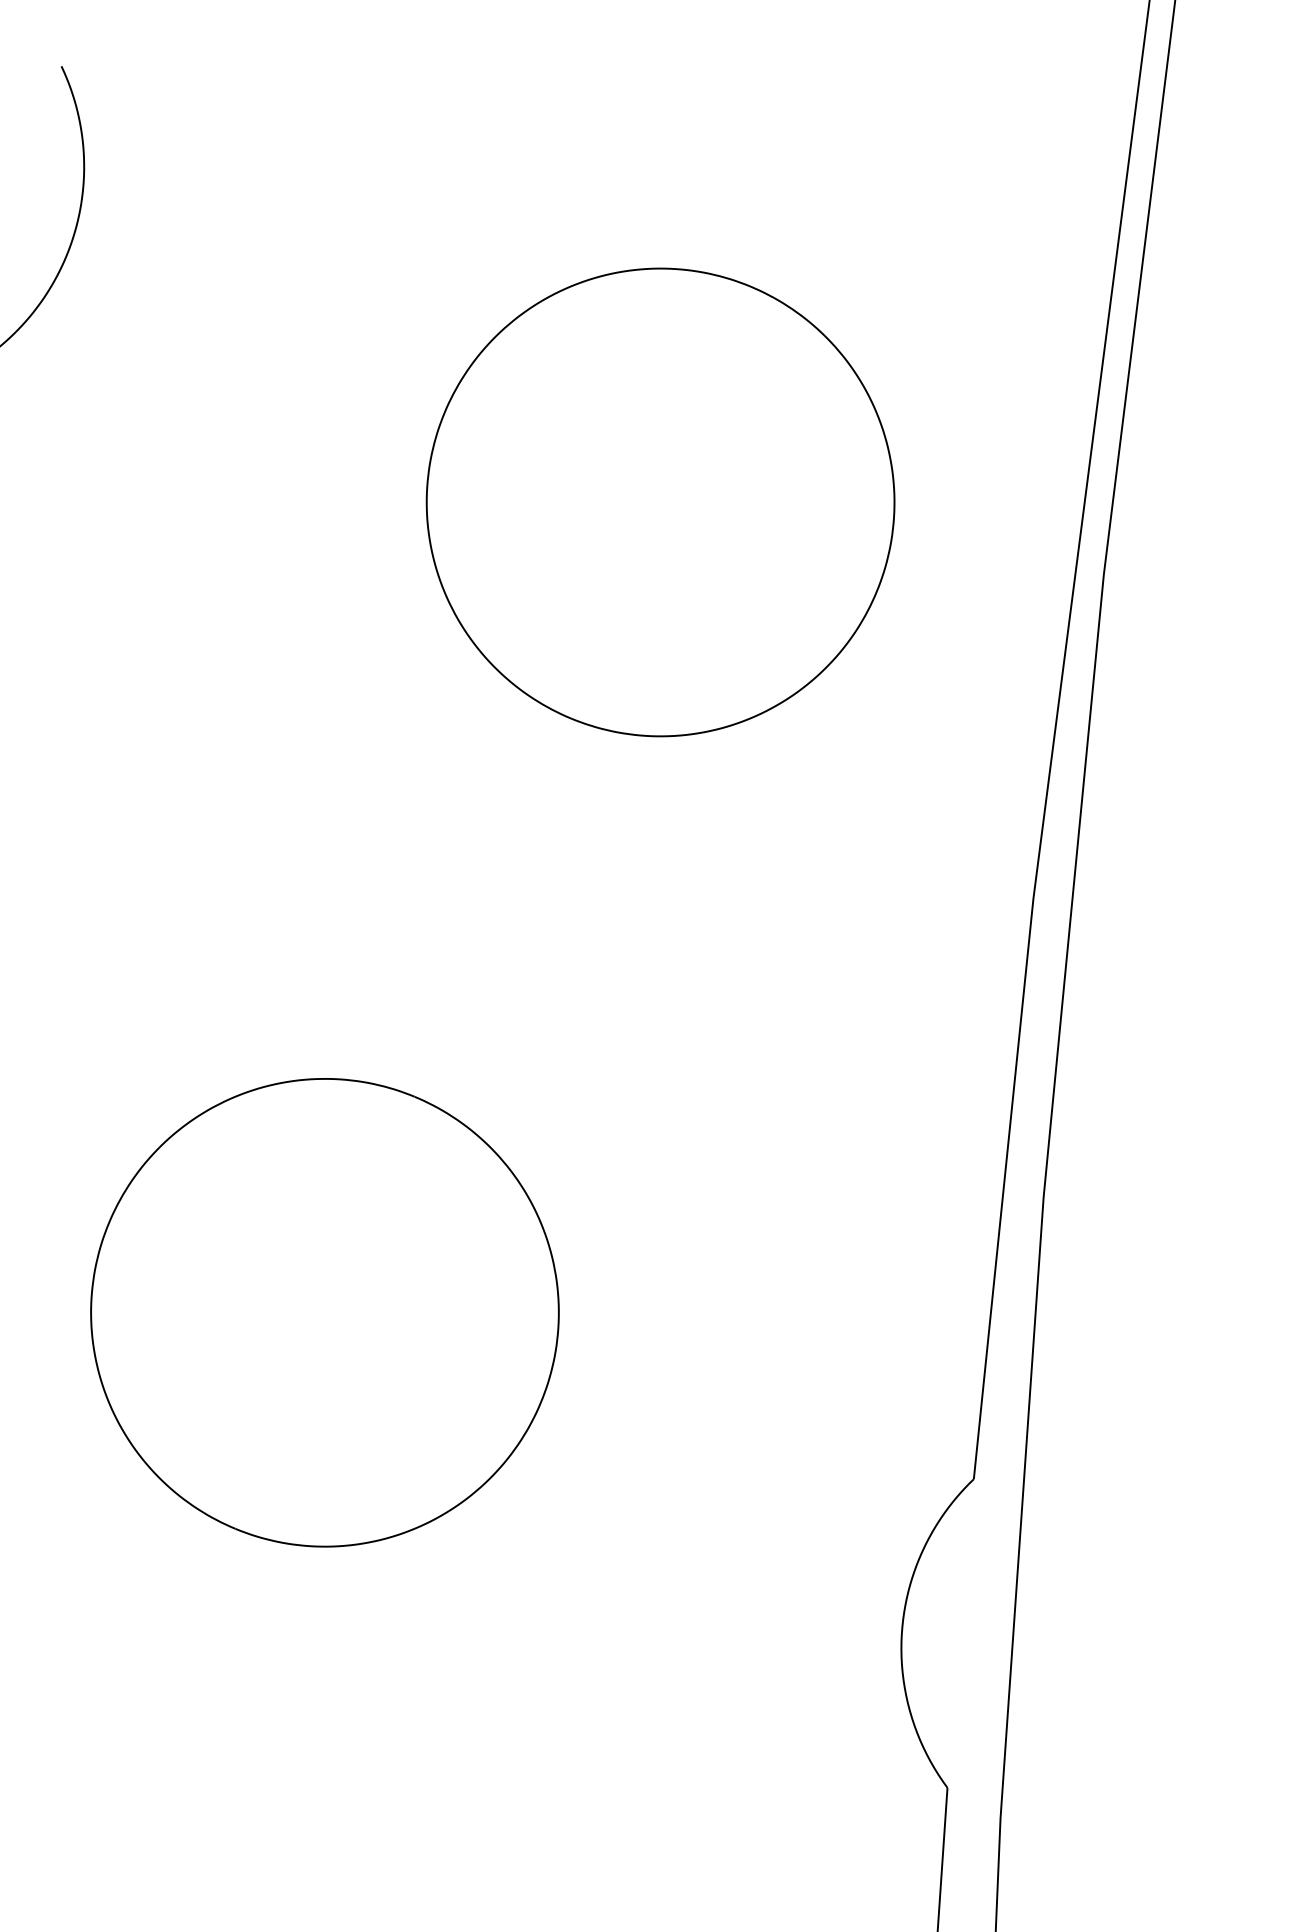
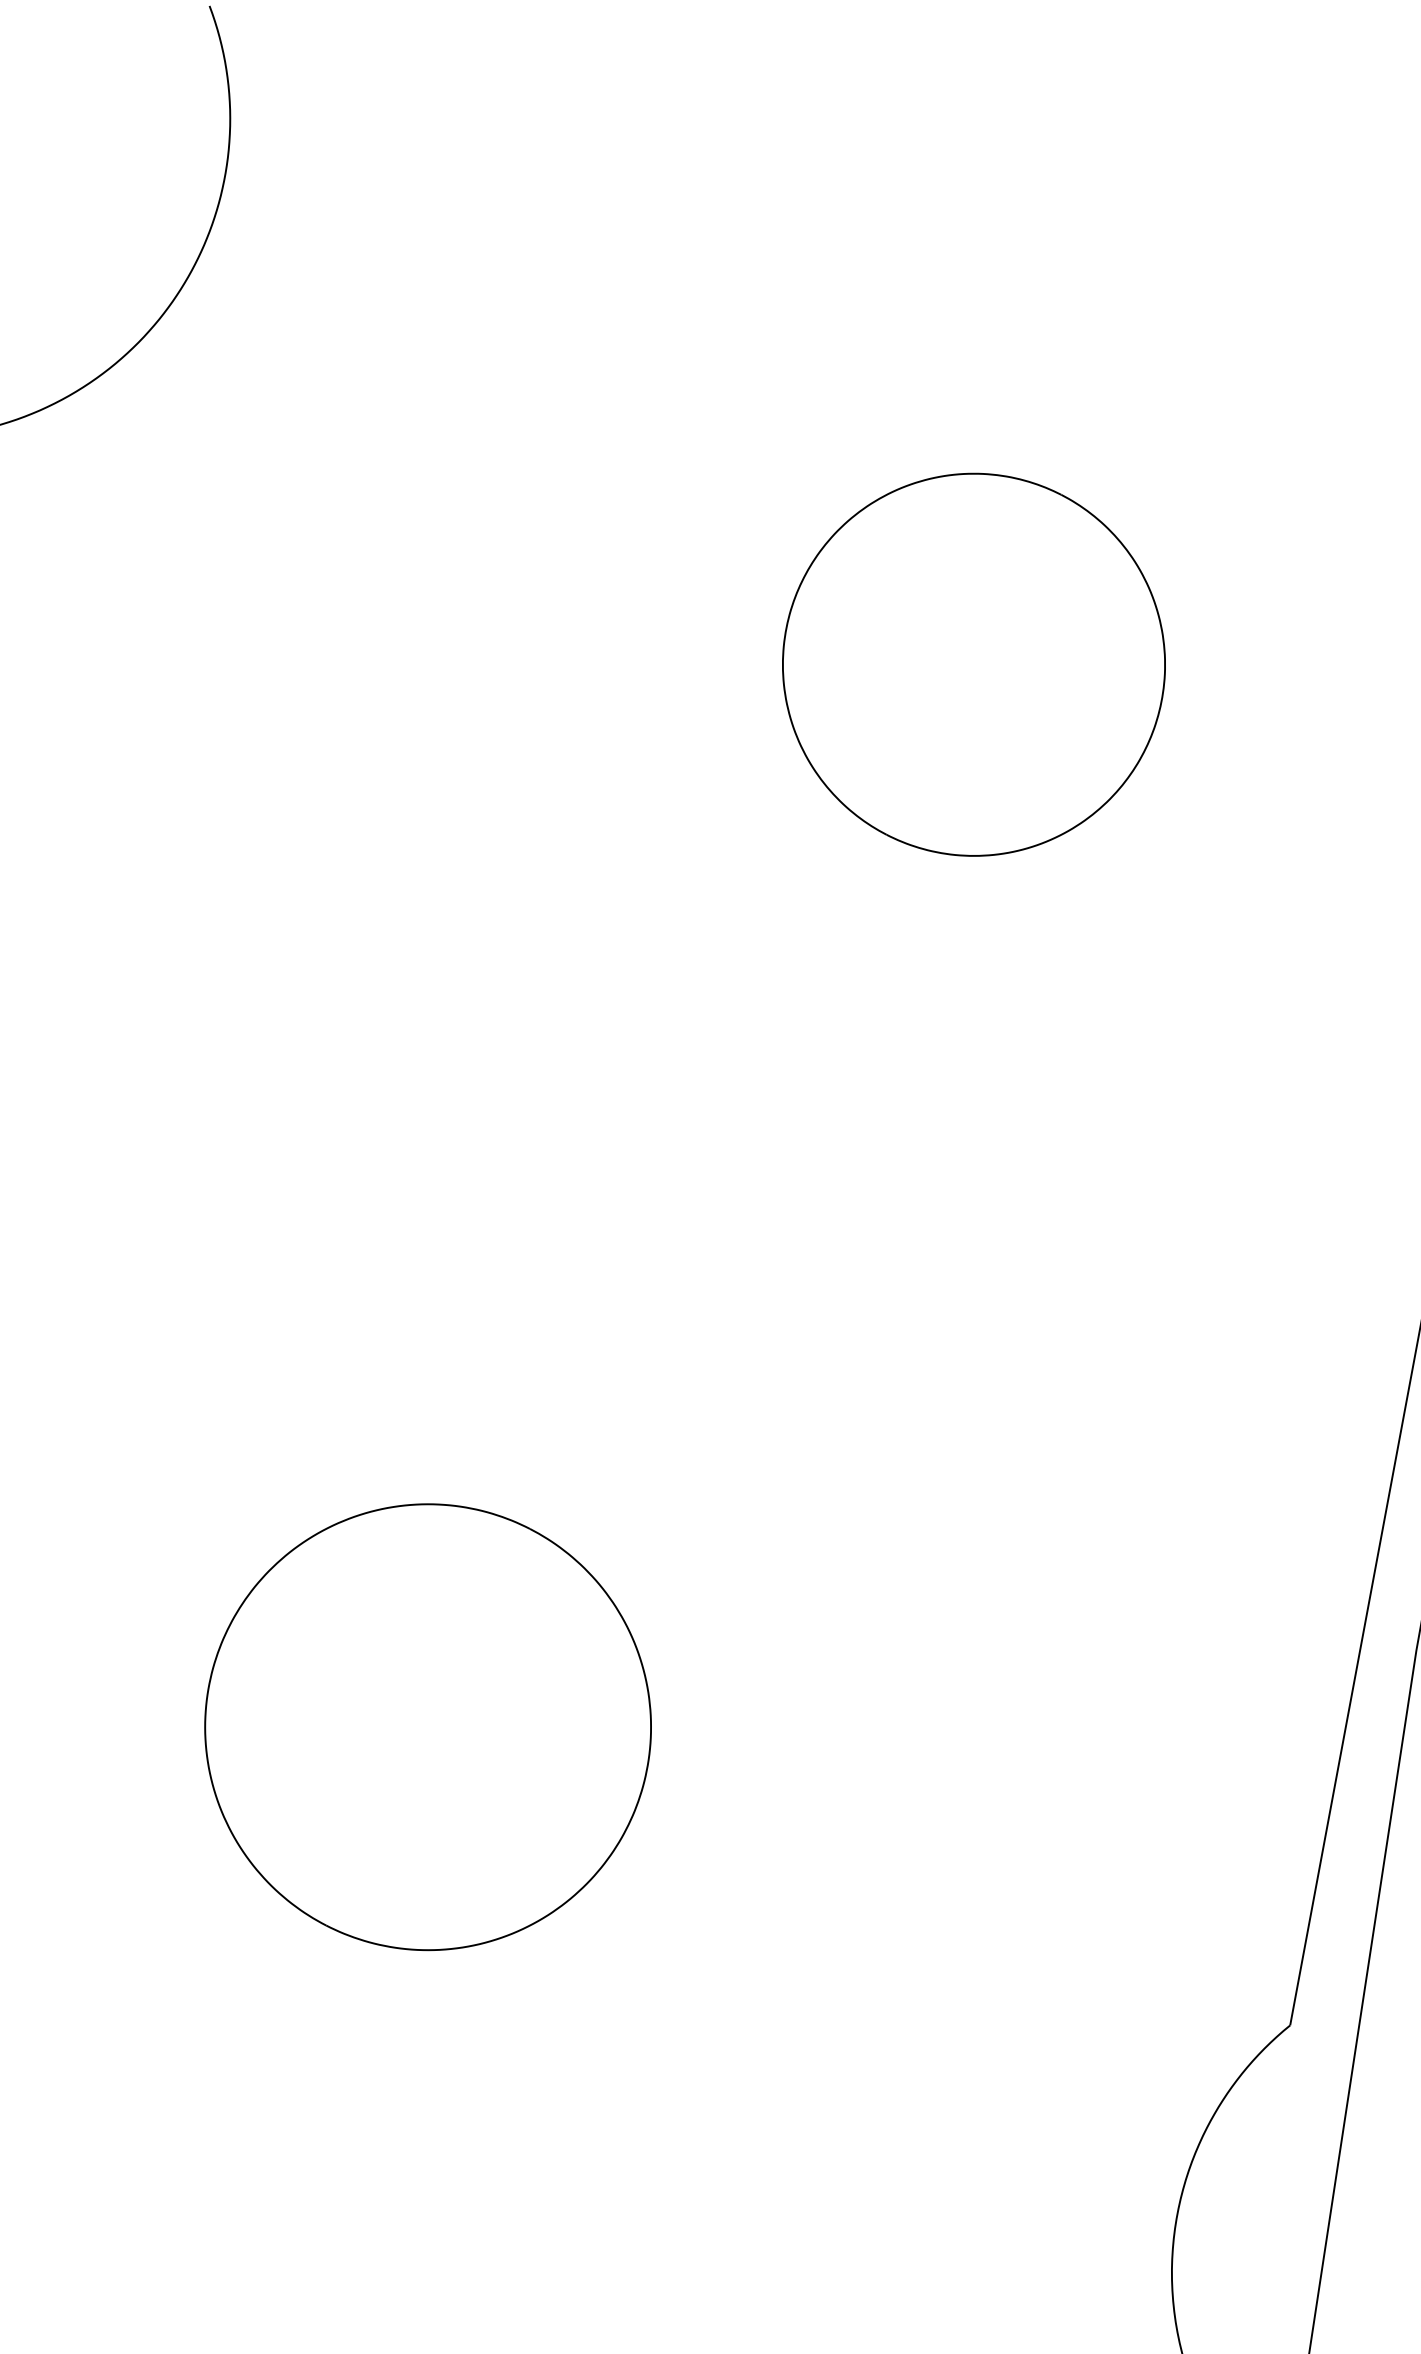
part: (660, 502) -> (973, 664), size x0.6
part: (324, 1312) -> (427, 1726), size x0.7

